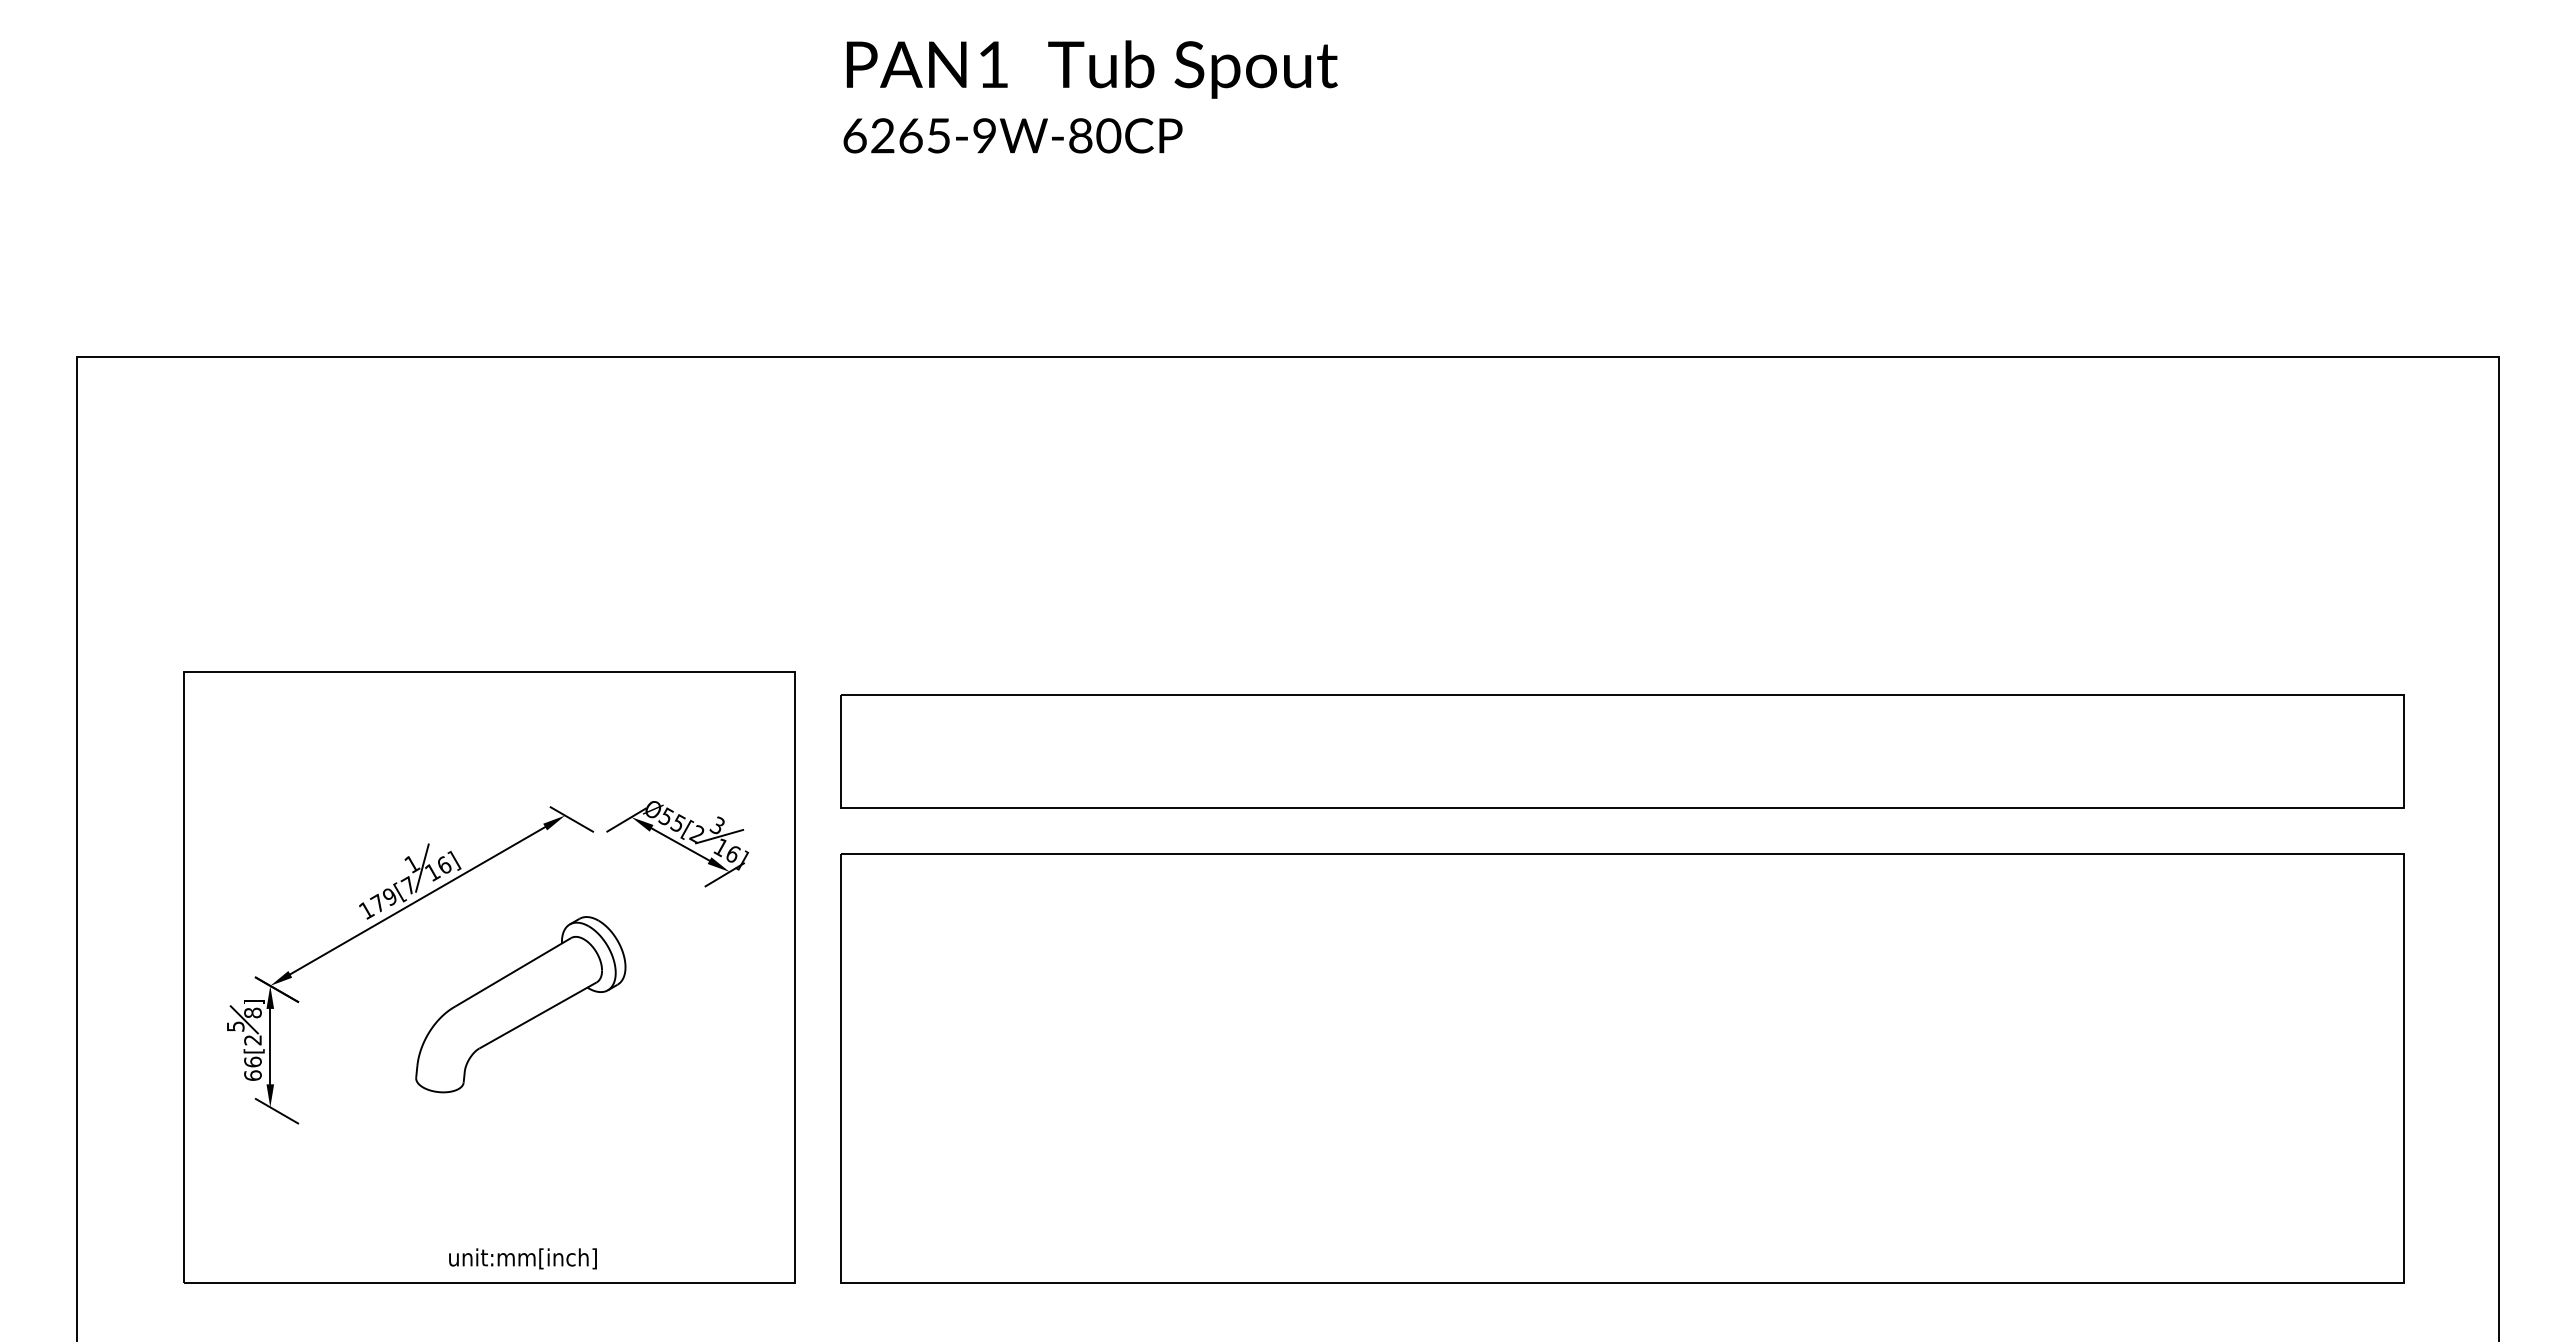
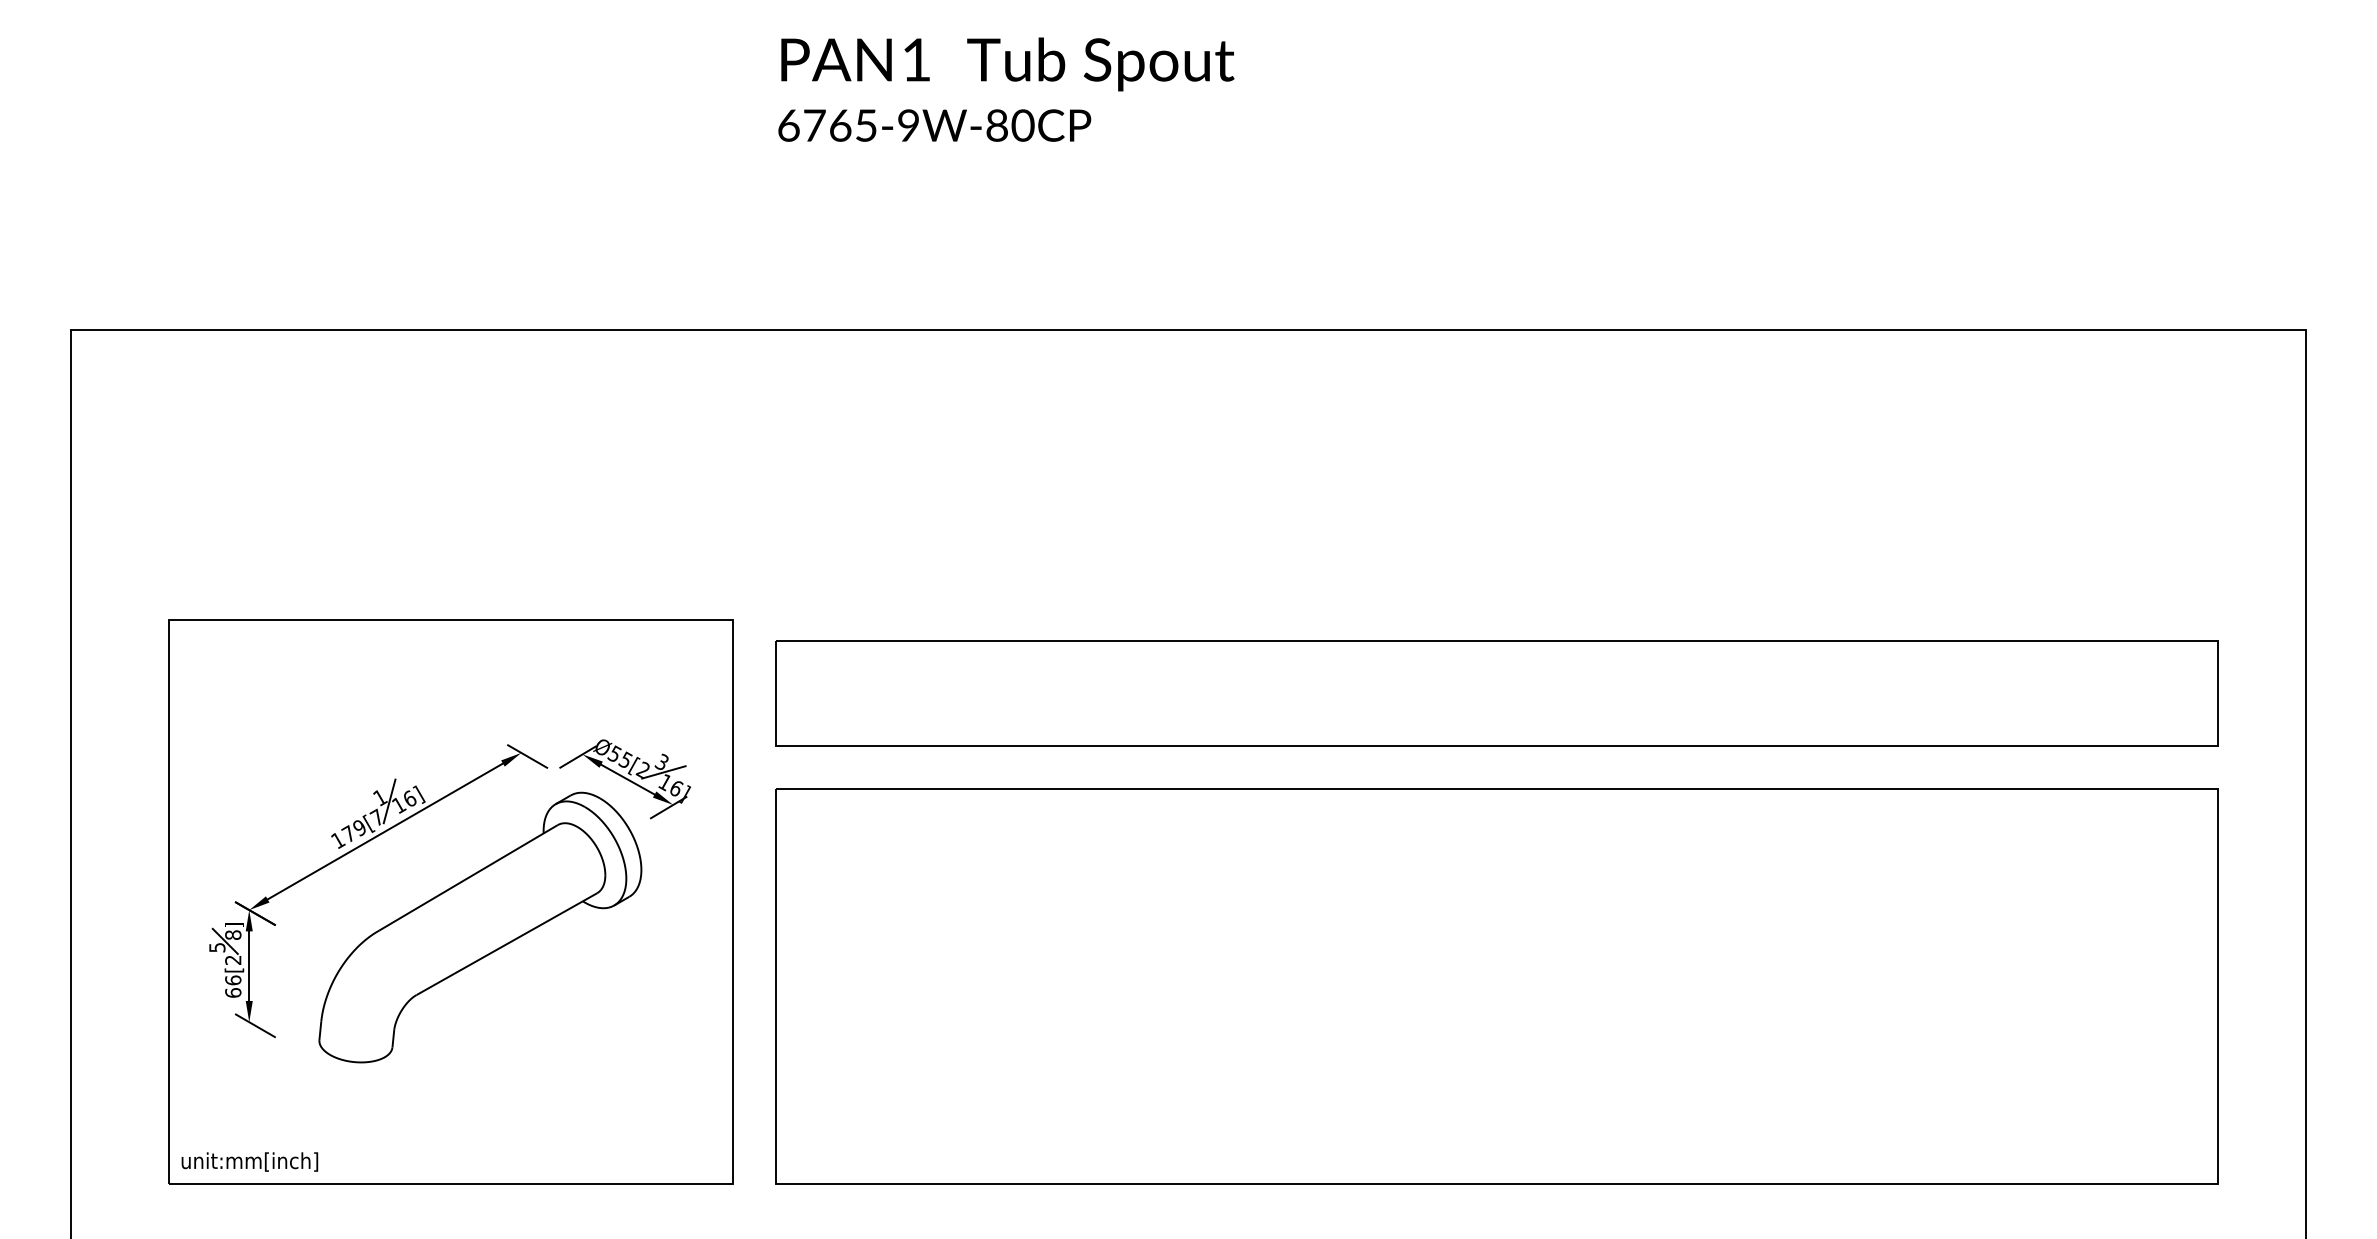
text: (882, 135) -> (814, 125), 6265-9W-80CP -> 6765-9W-80CP
part: (520, 1004) -> (480, 927), size x1.67
text: (522, 1258) -> (249, 1161), moved

